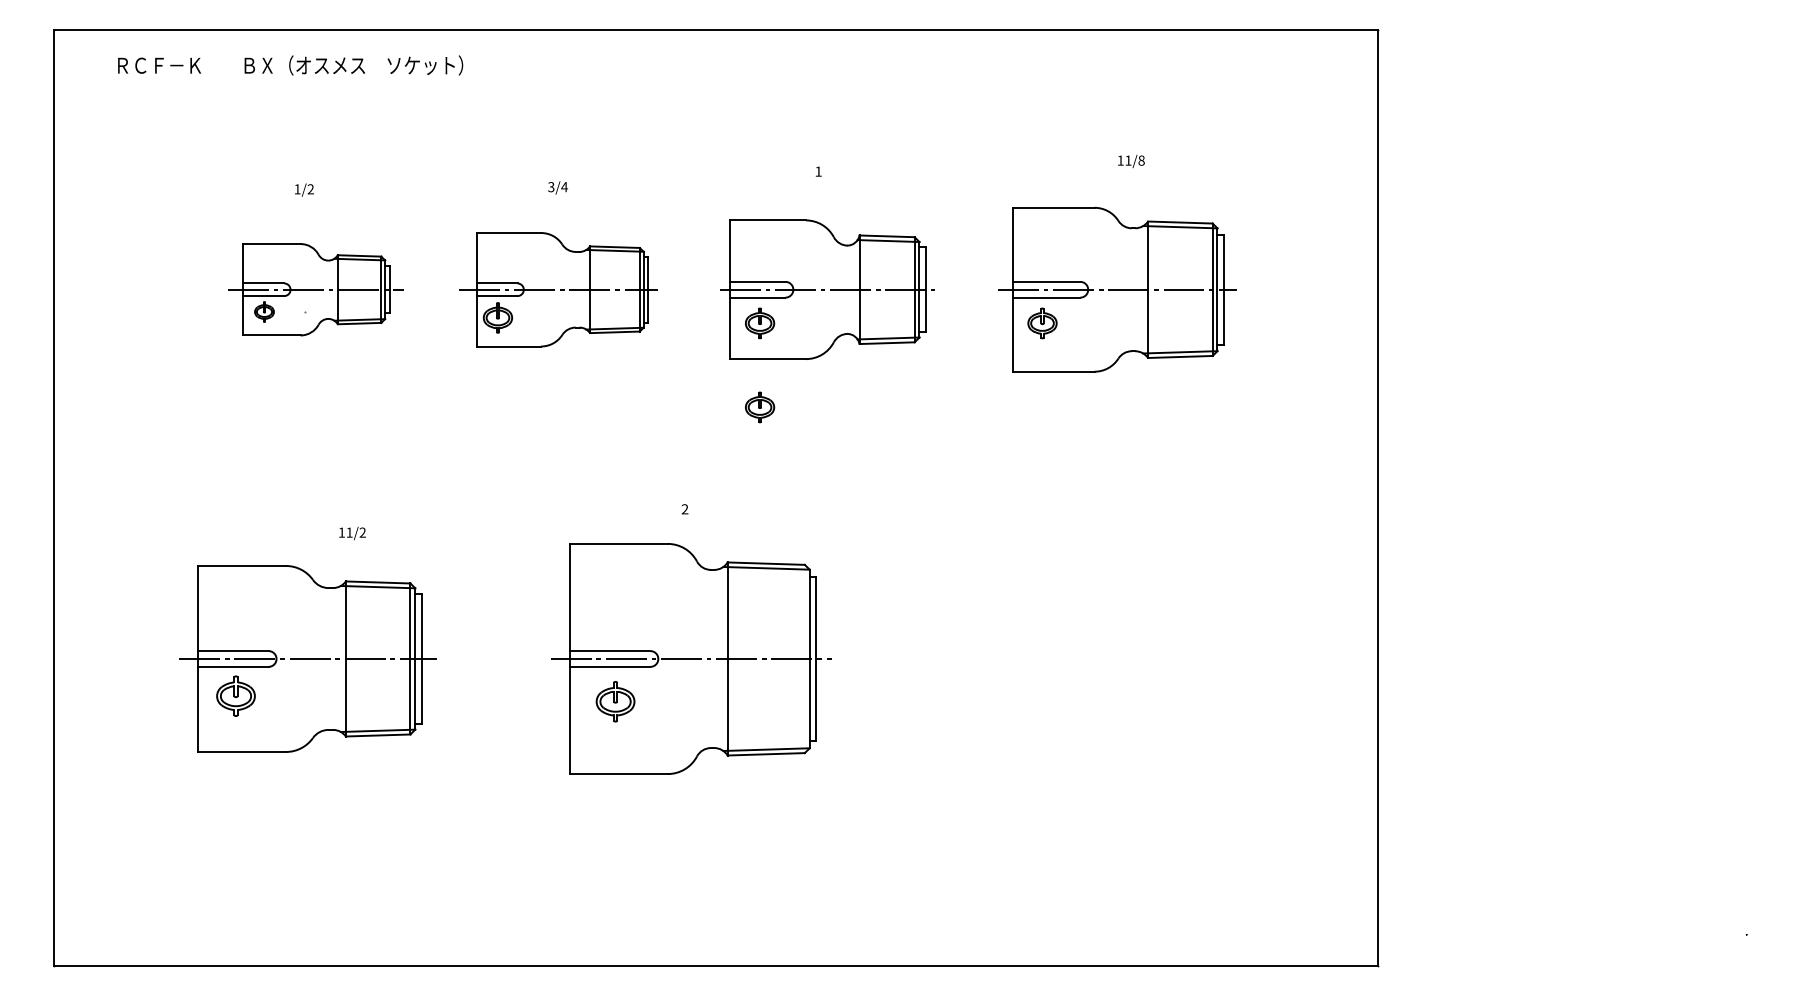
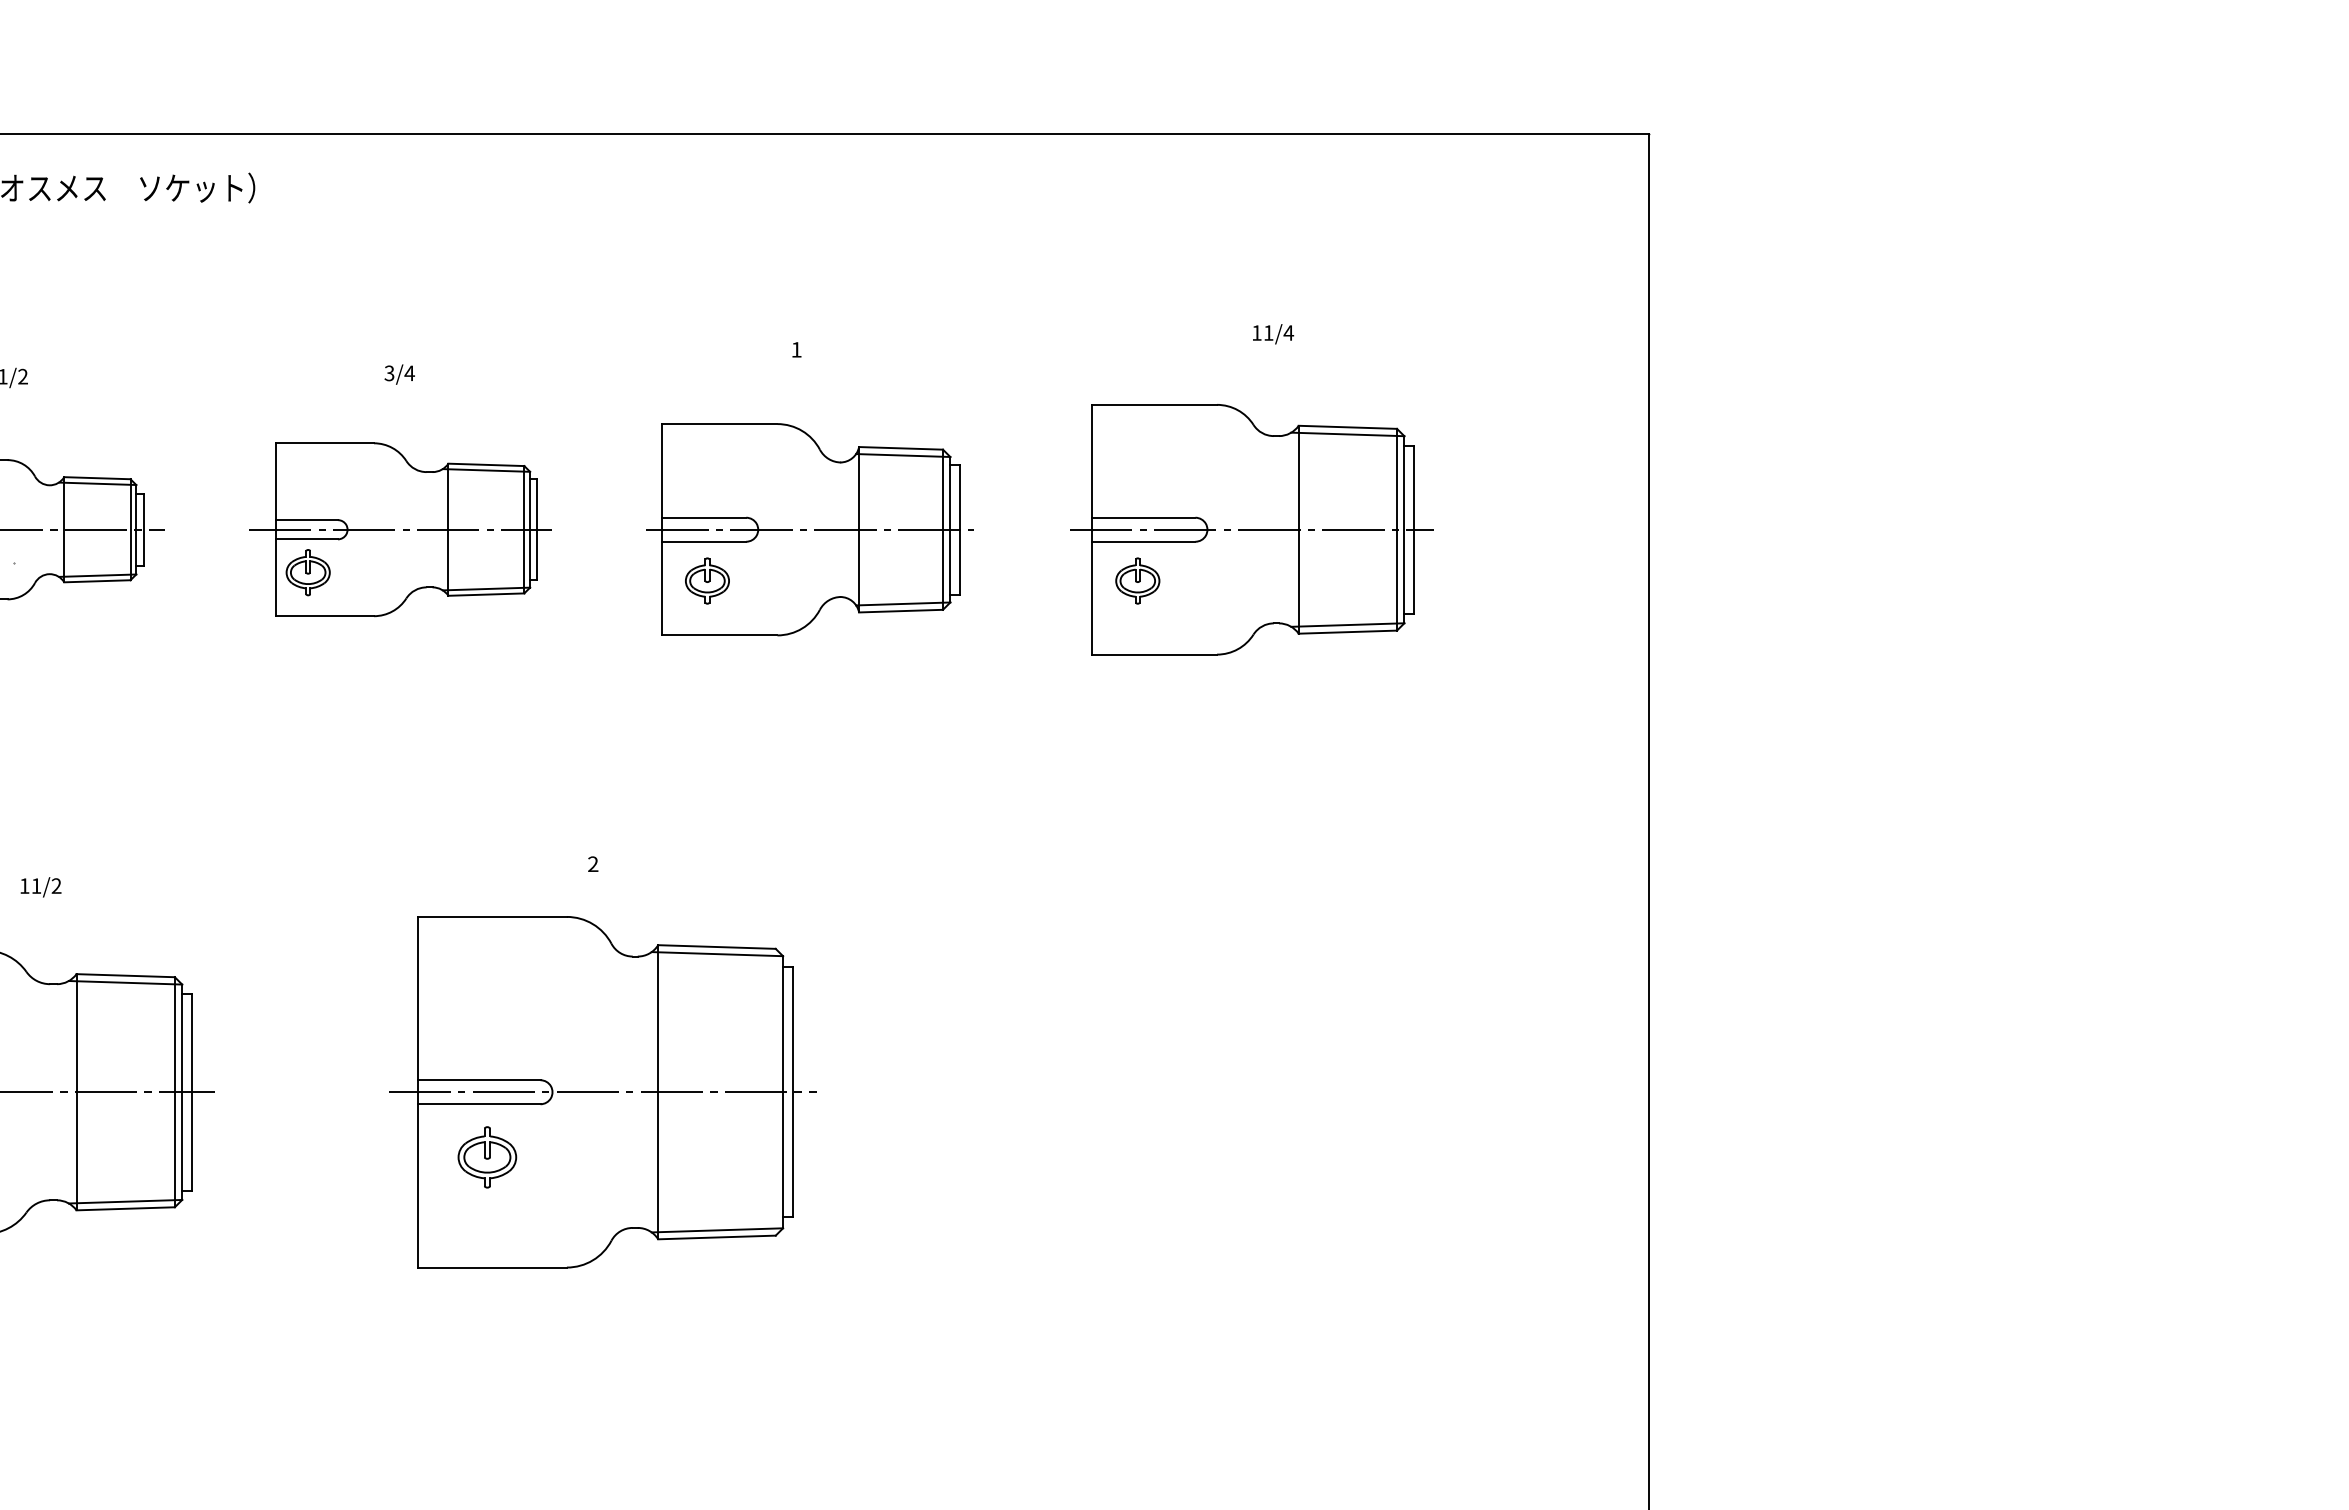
text: (1141, 160) -> (1288, 332), 11/8 -> 11/4
part: (760, 407) -> (708, 709), removed
text: (352, 533) -> (40, 887), moved

